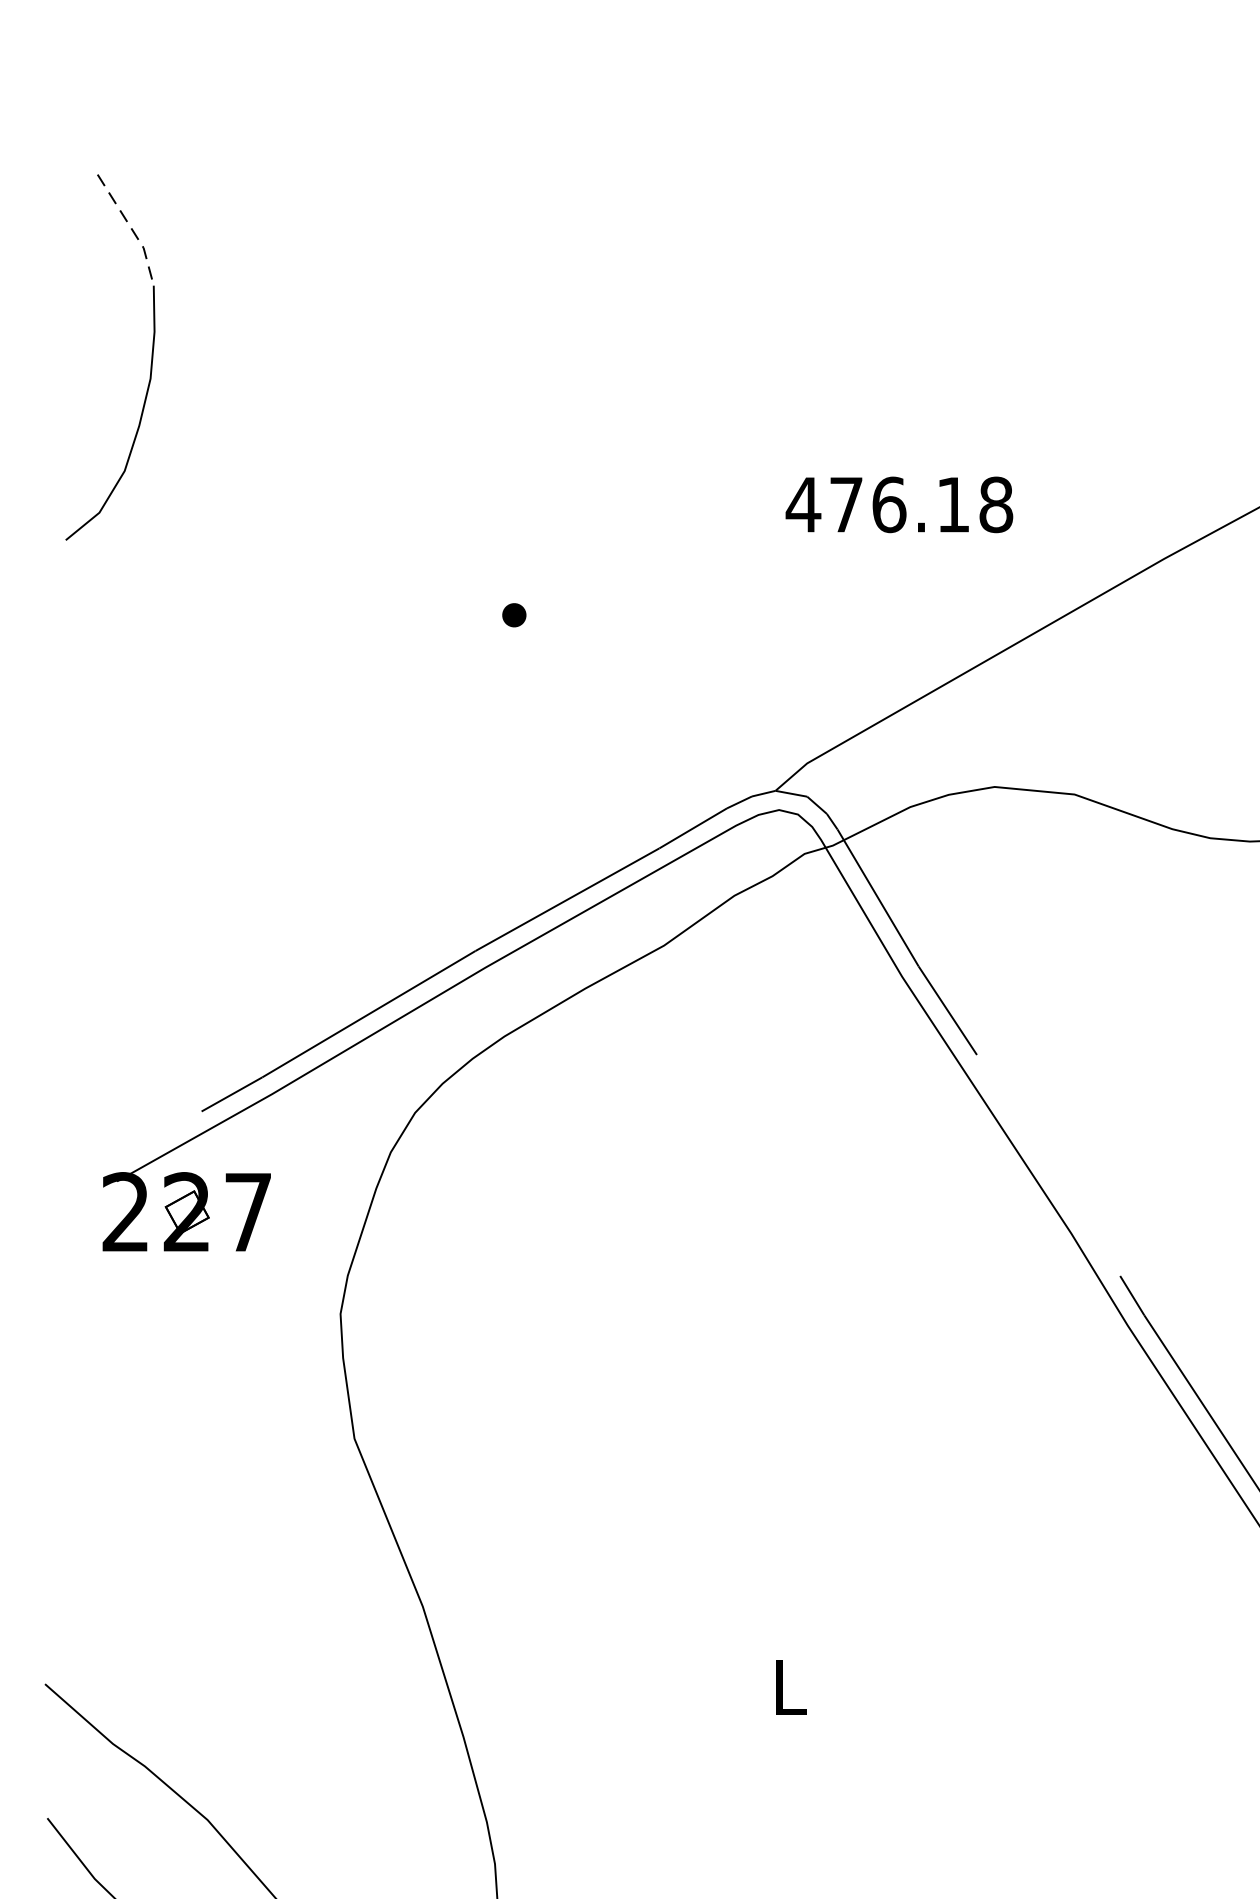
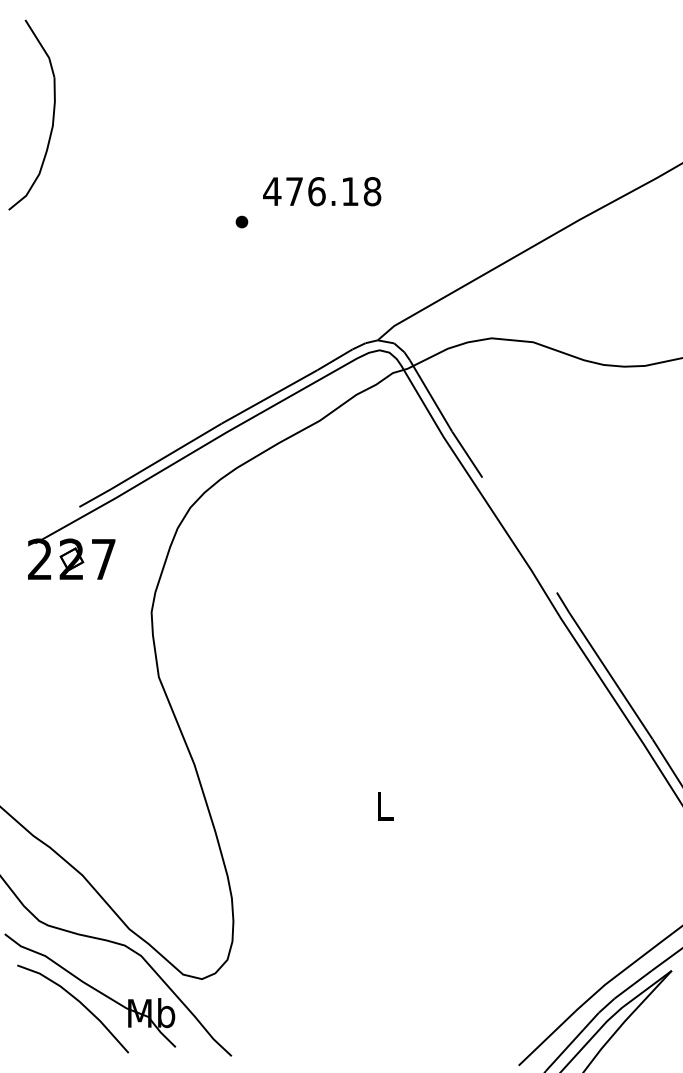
line: (132, 229) -> (43, 48), dashed -> solid
text: (900, 504) -> (322, 191), moved
part: (513, 614) -> (241, 221), moved

